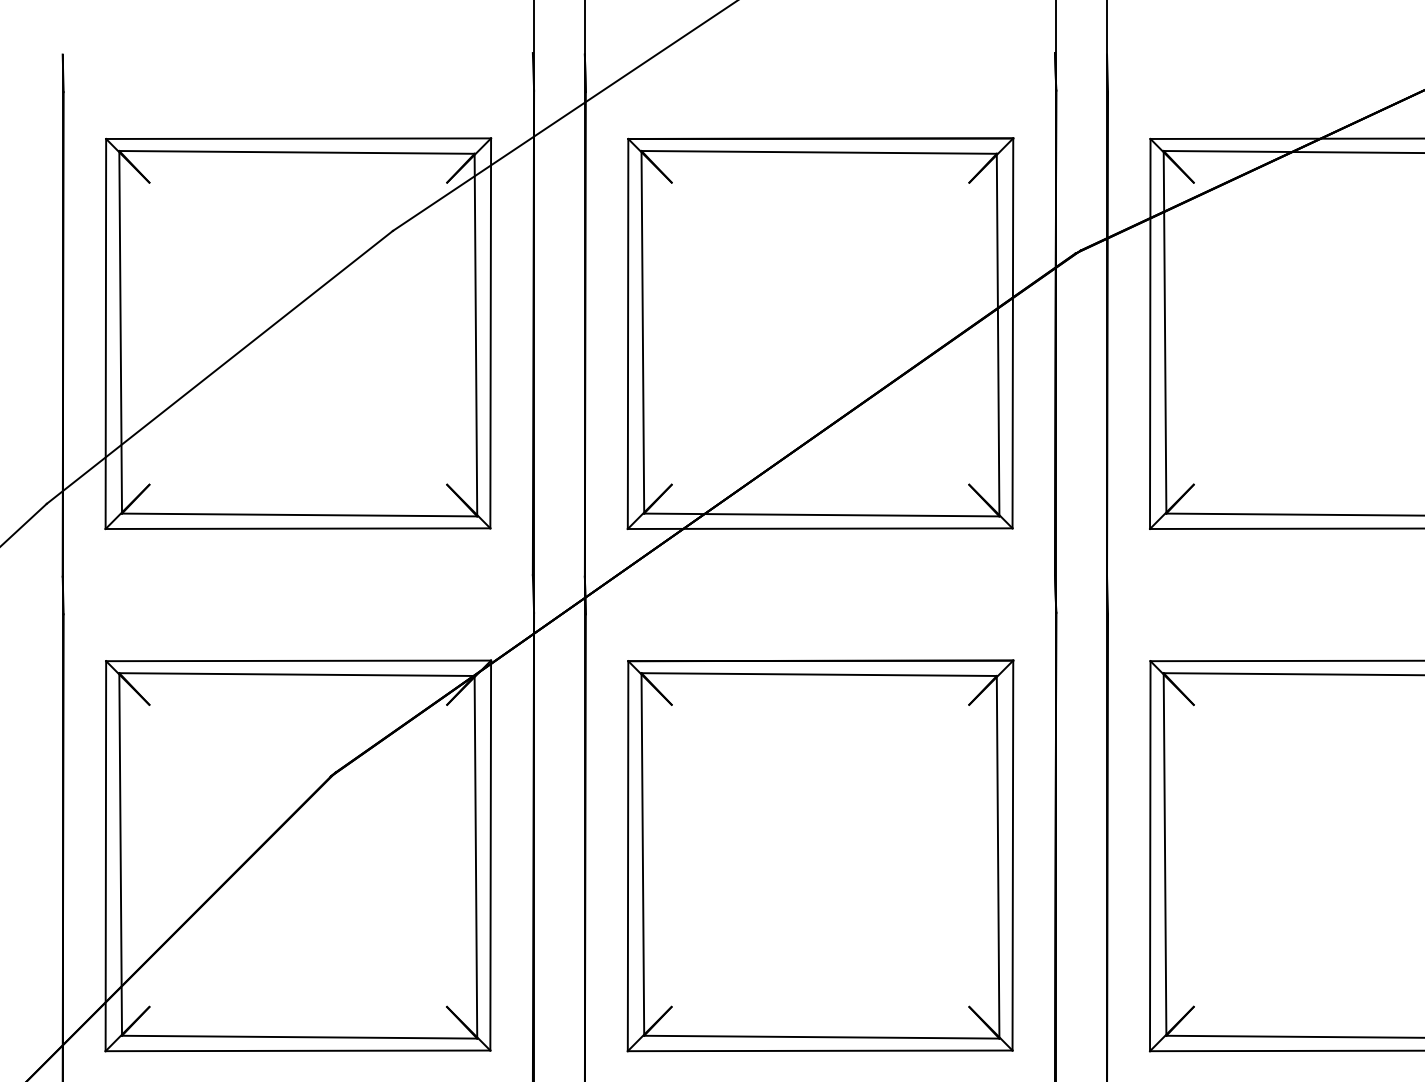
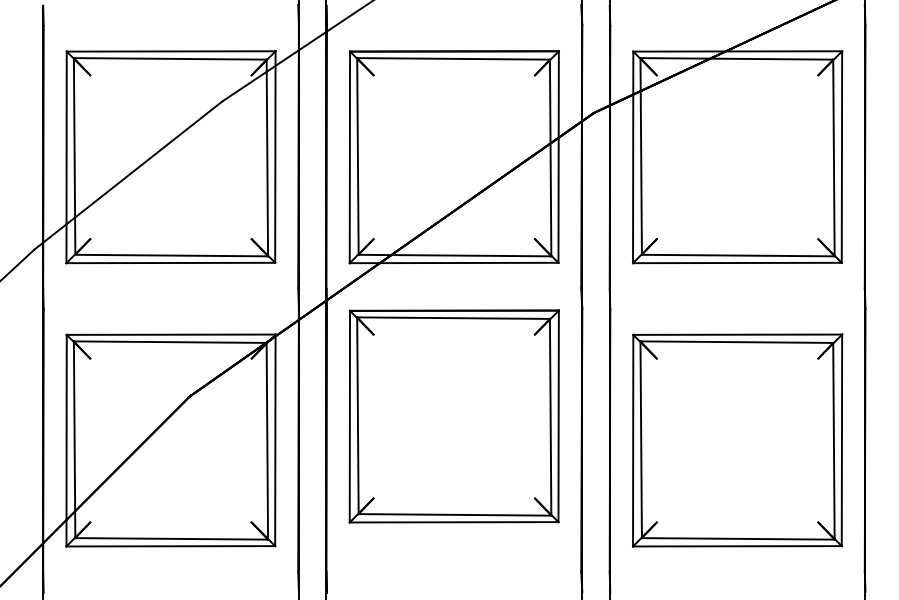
part: (819, 855) -> (453, 416), moved

